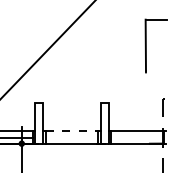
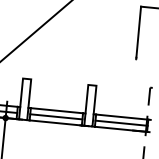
line: (72, 131) -> (57, 110), dashed -> solid
line: (71, 137) -> (55, 116), added
line: (137, 137) -> (121, 123), added

